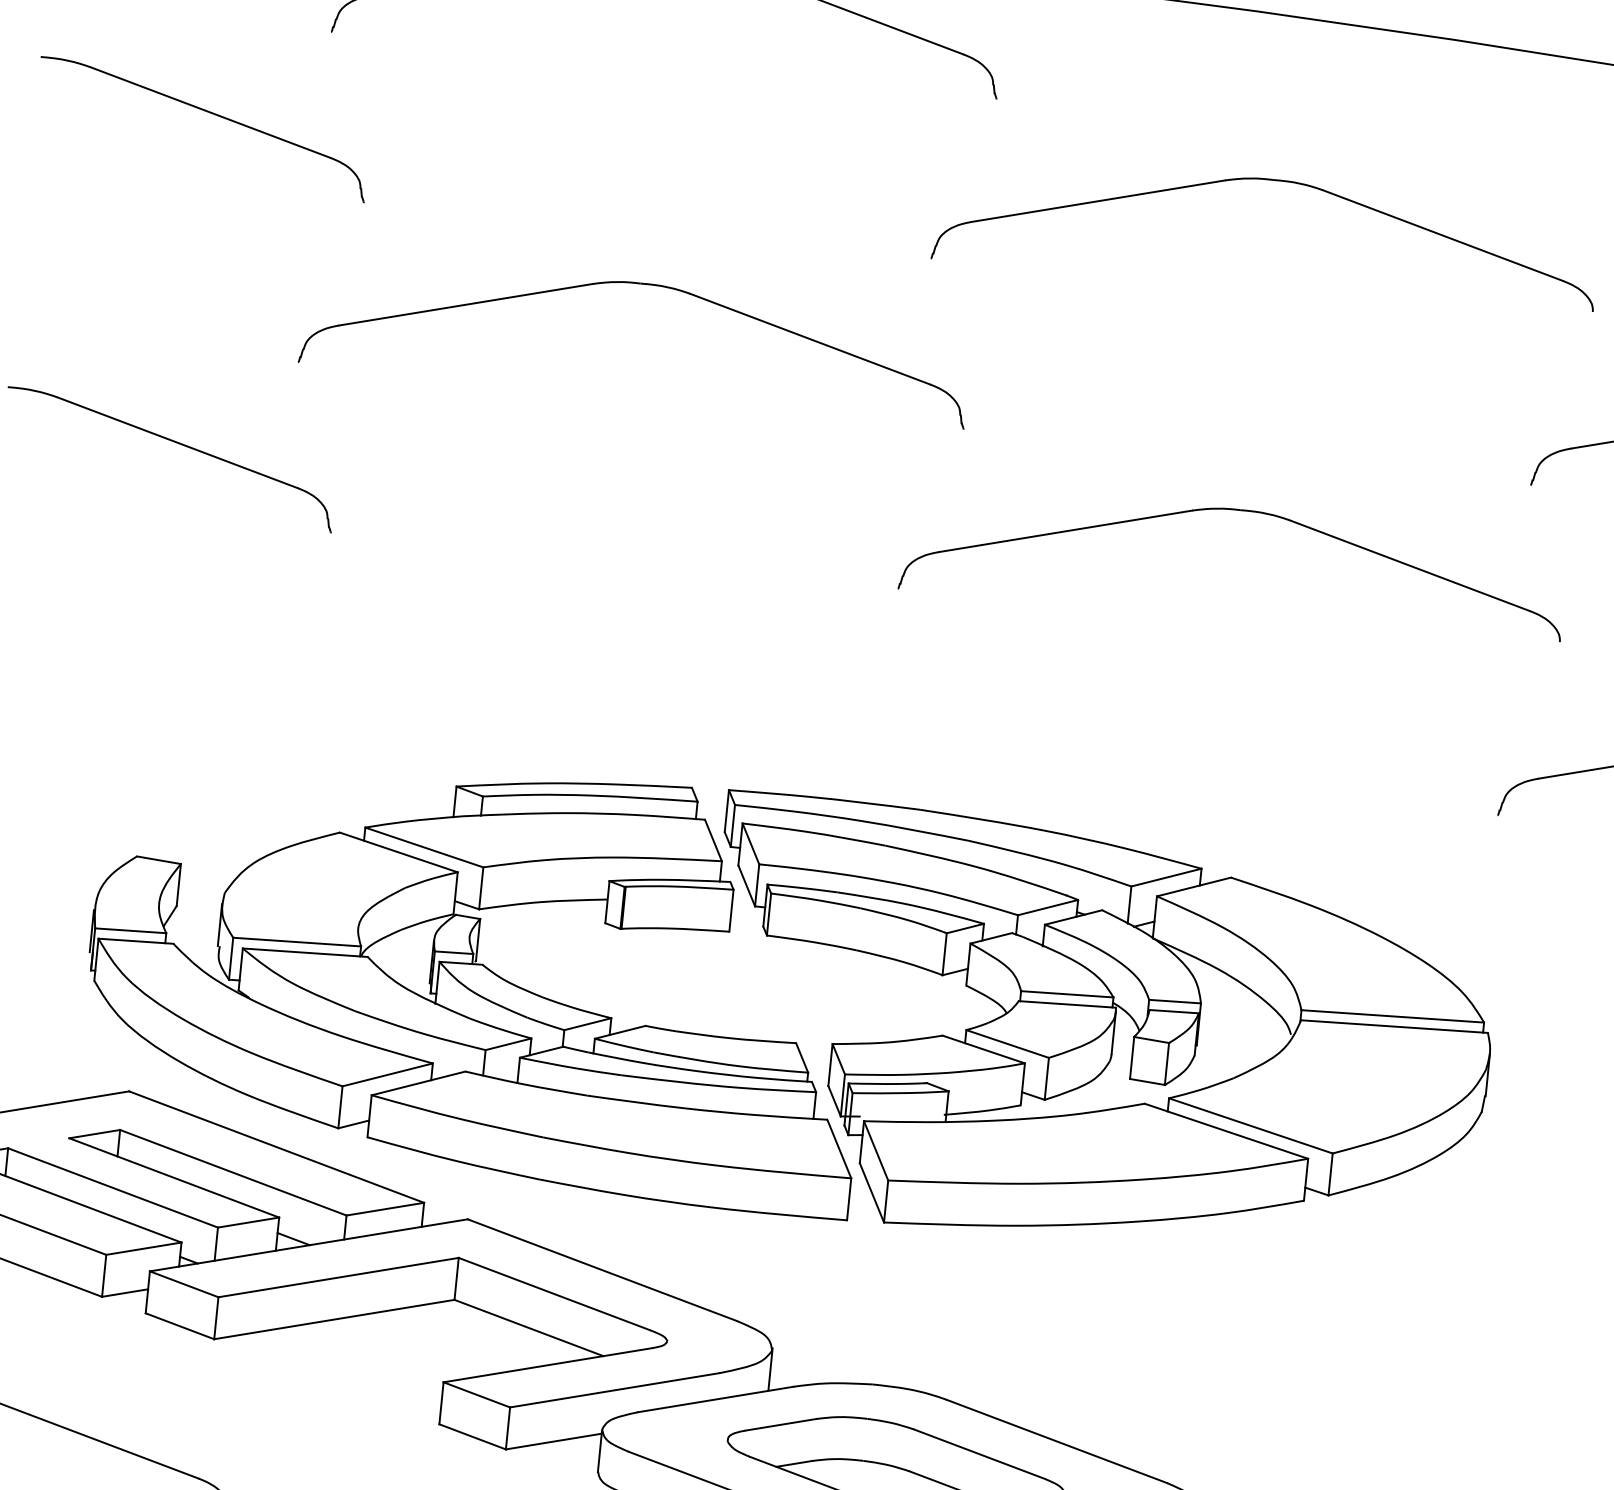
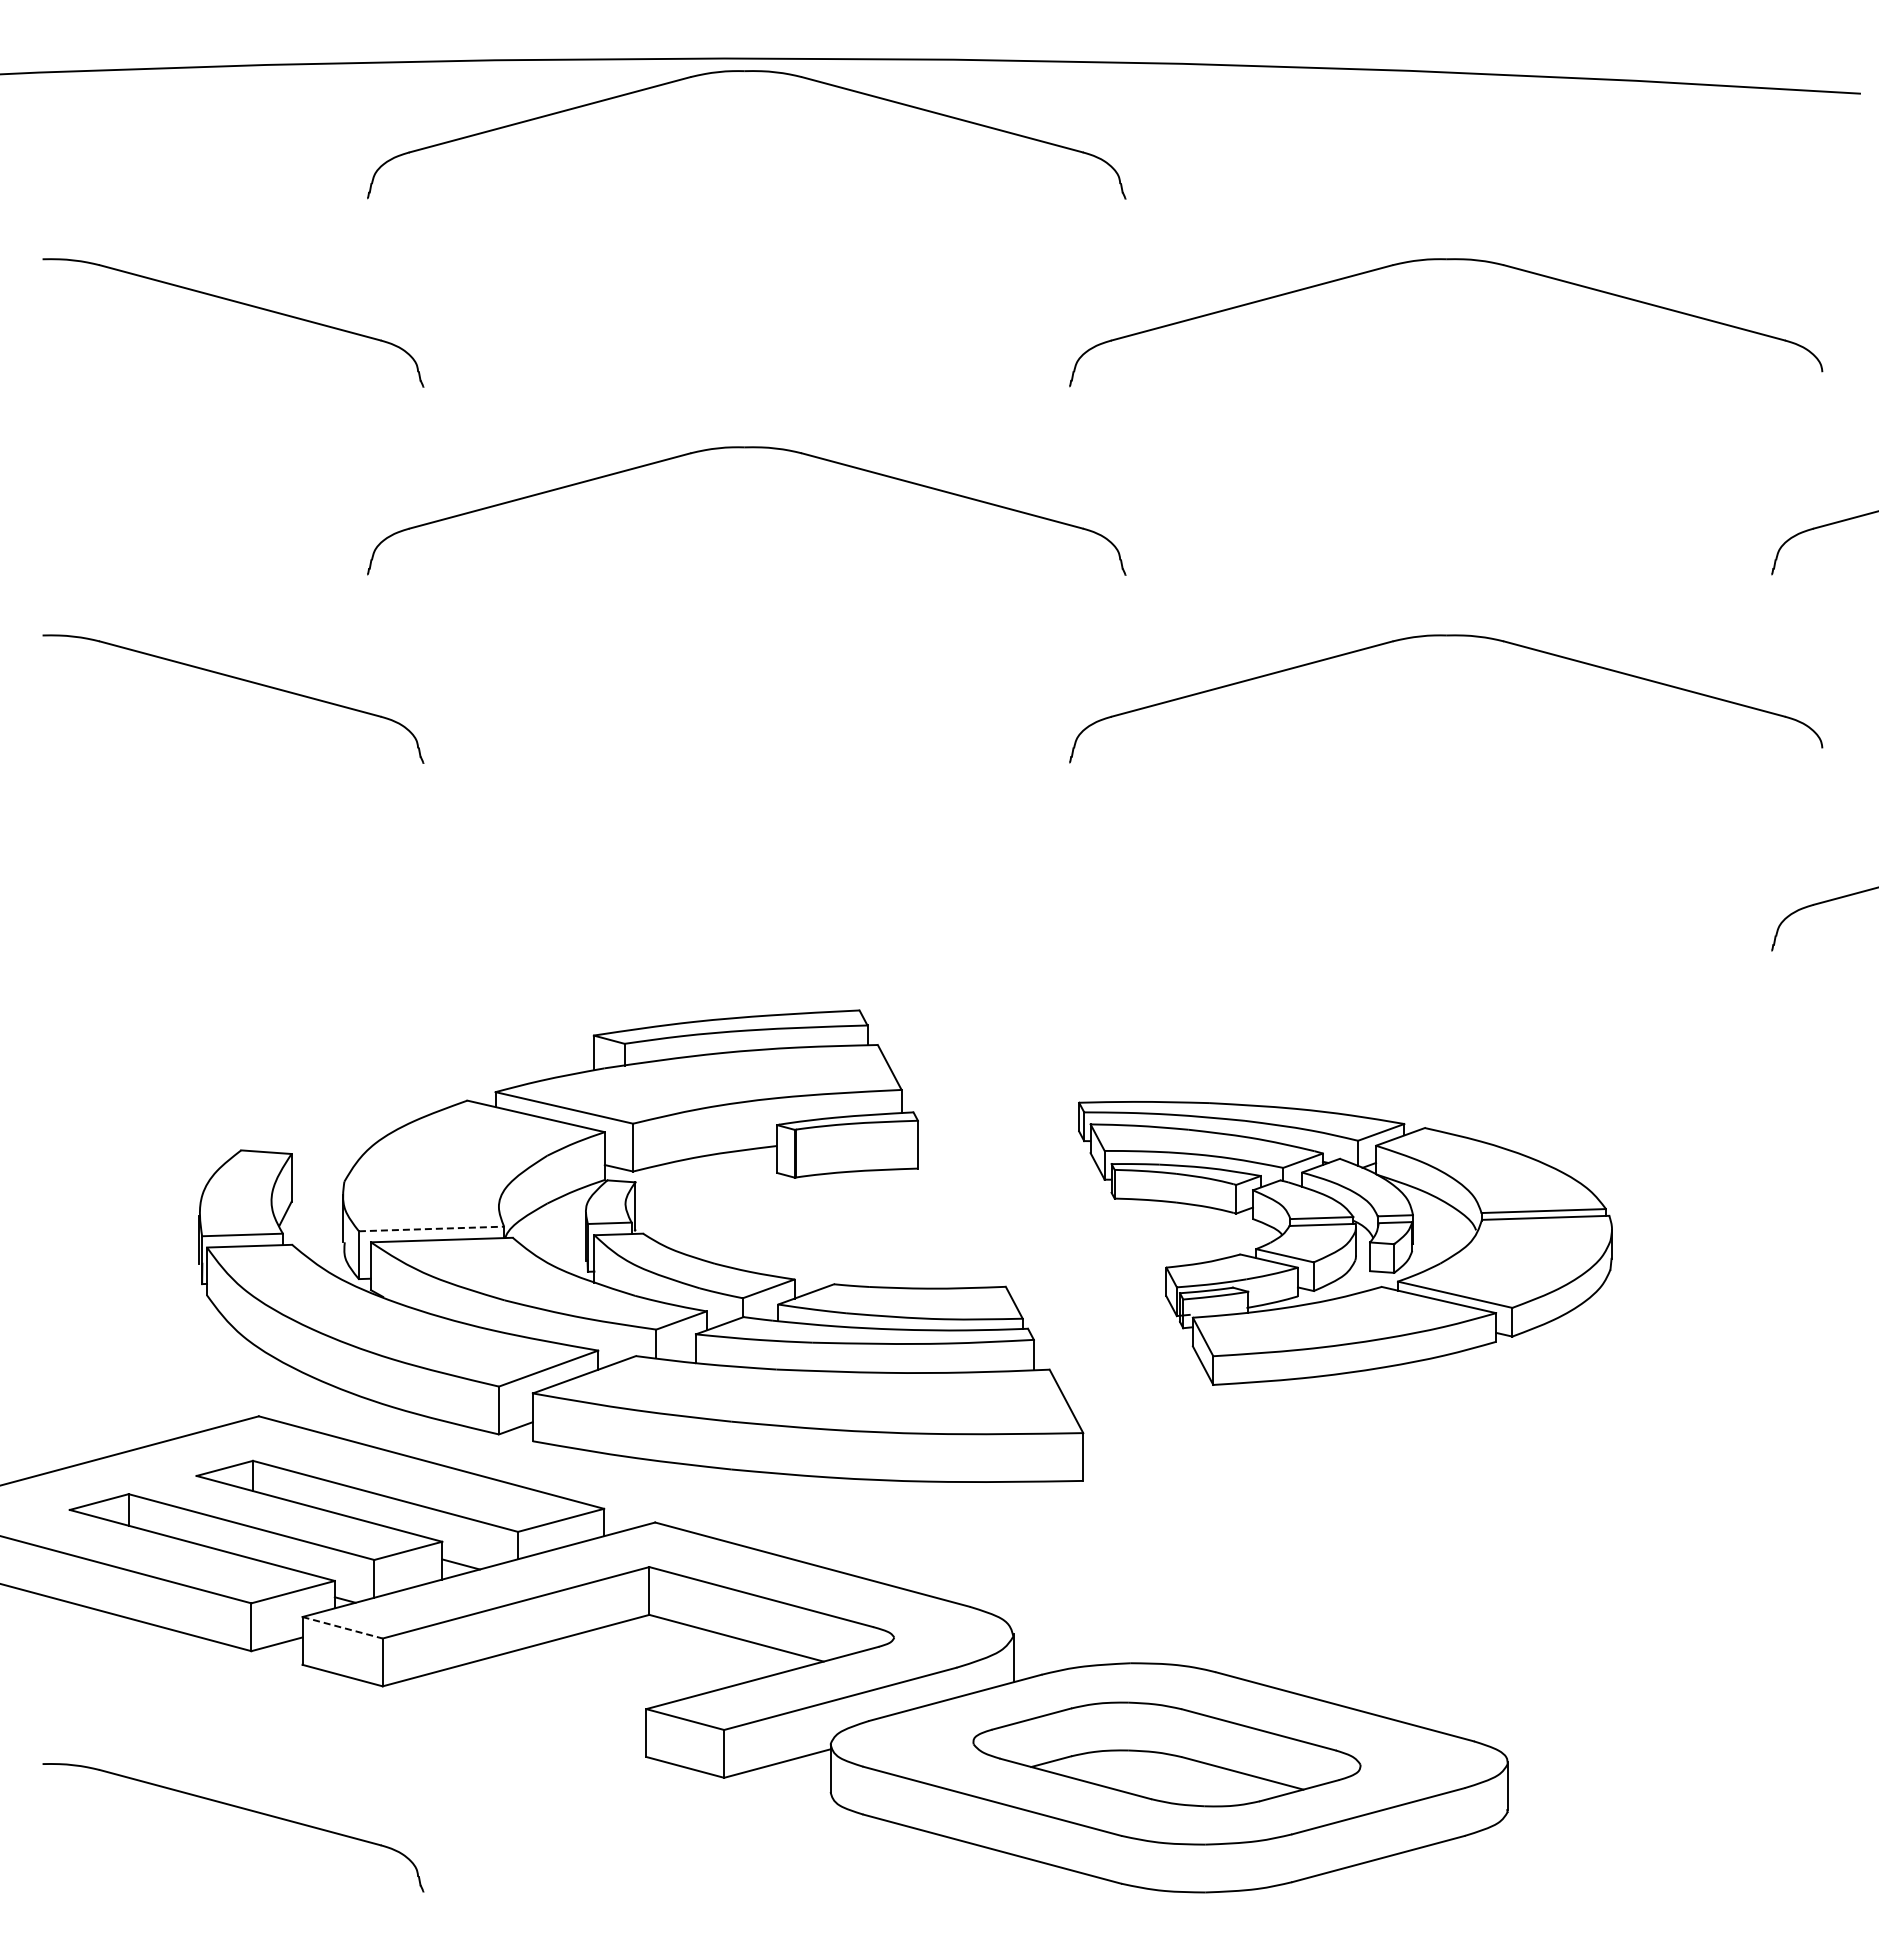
line: (297, 941) -> (431, 1228), solid -> dashed
part: (1098, 1034) -> (1345, 1243), size x0.6
line: (184, 1284) -> (342, 1627), solid -> dashed

